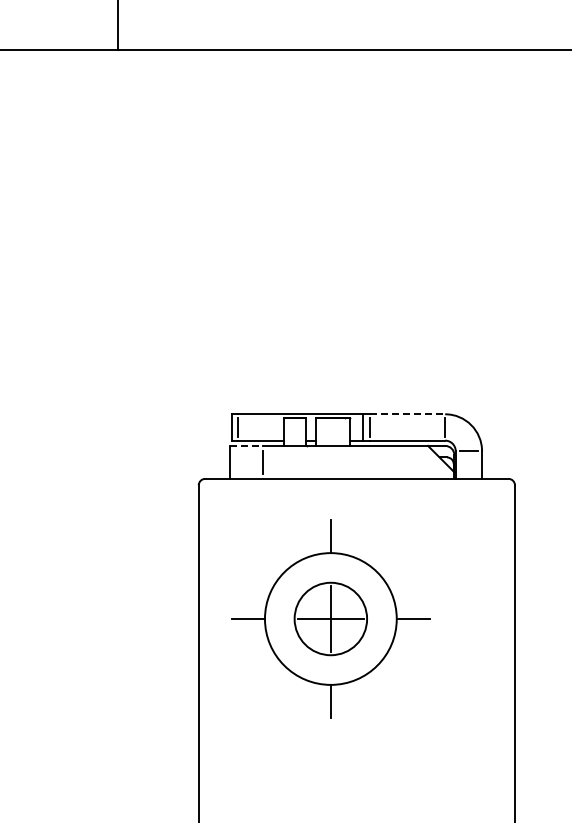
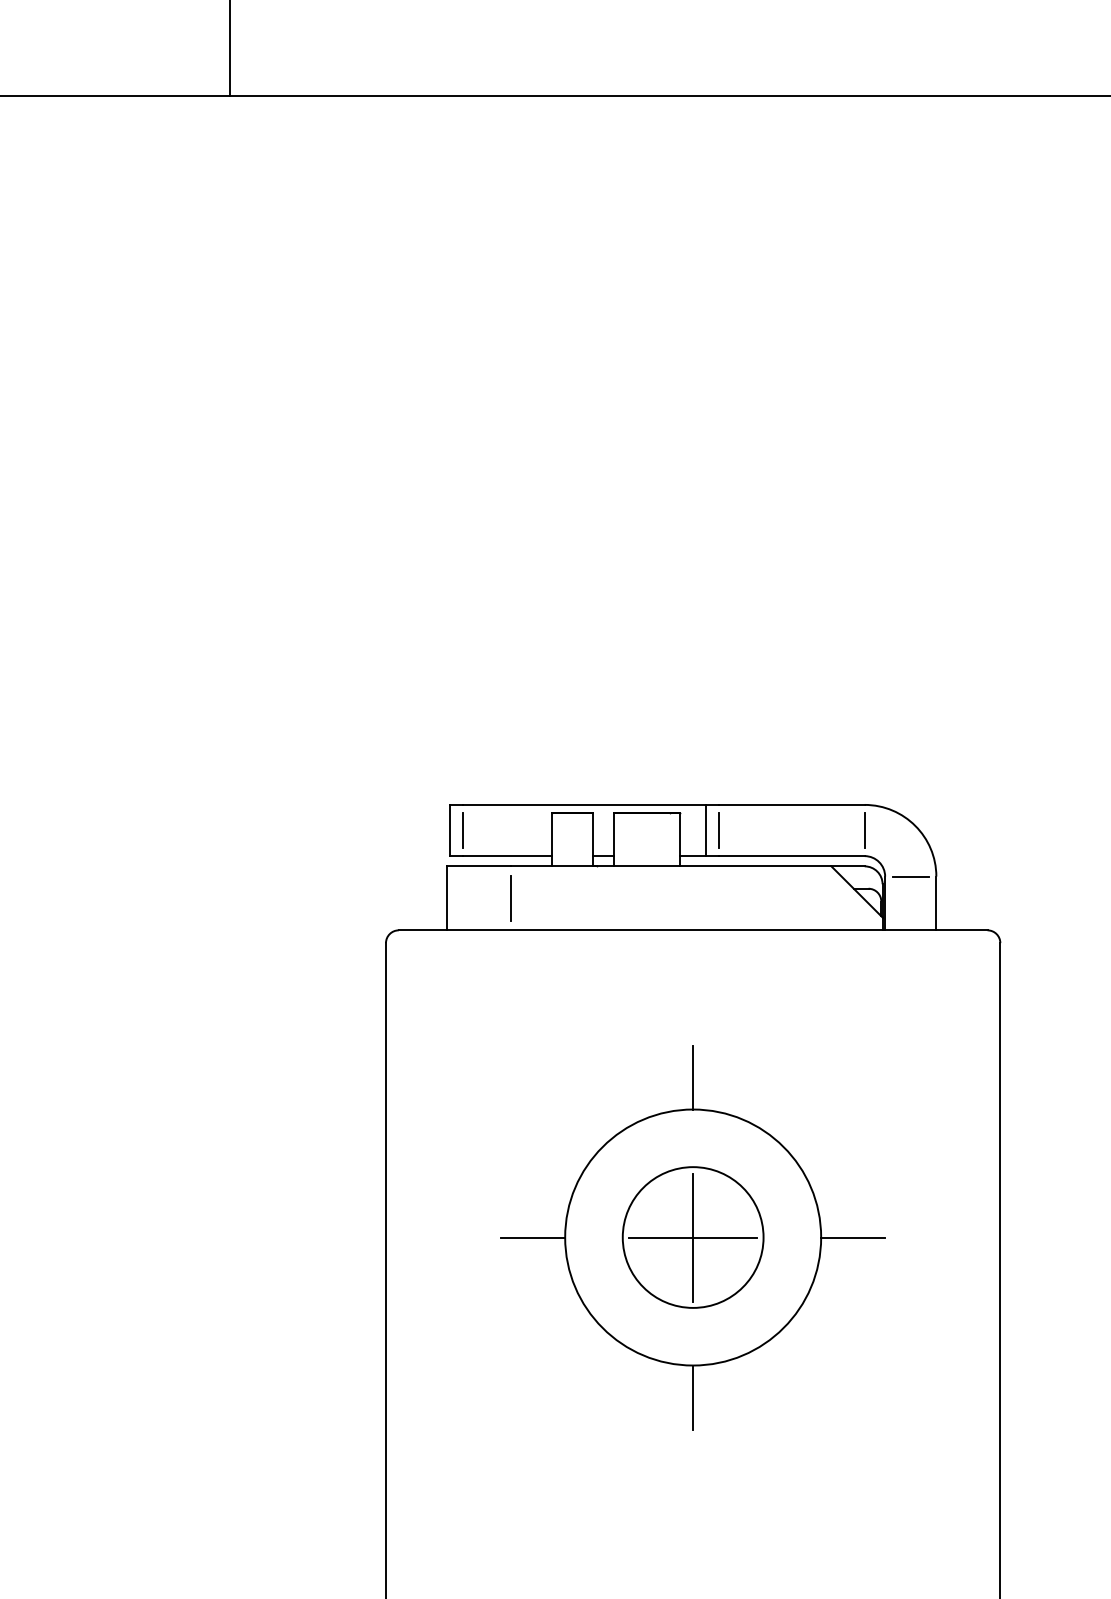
line: (407, 414) -> (791, 805), dashed -> solid
line: (247, 445) -> (480, 865), dashed -> solid
part: (330, 618) -> (692, 1236), moved

